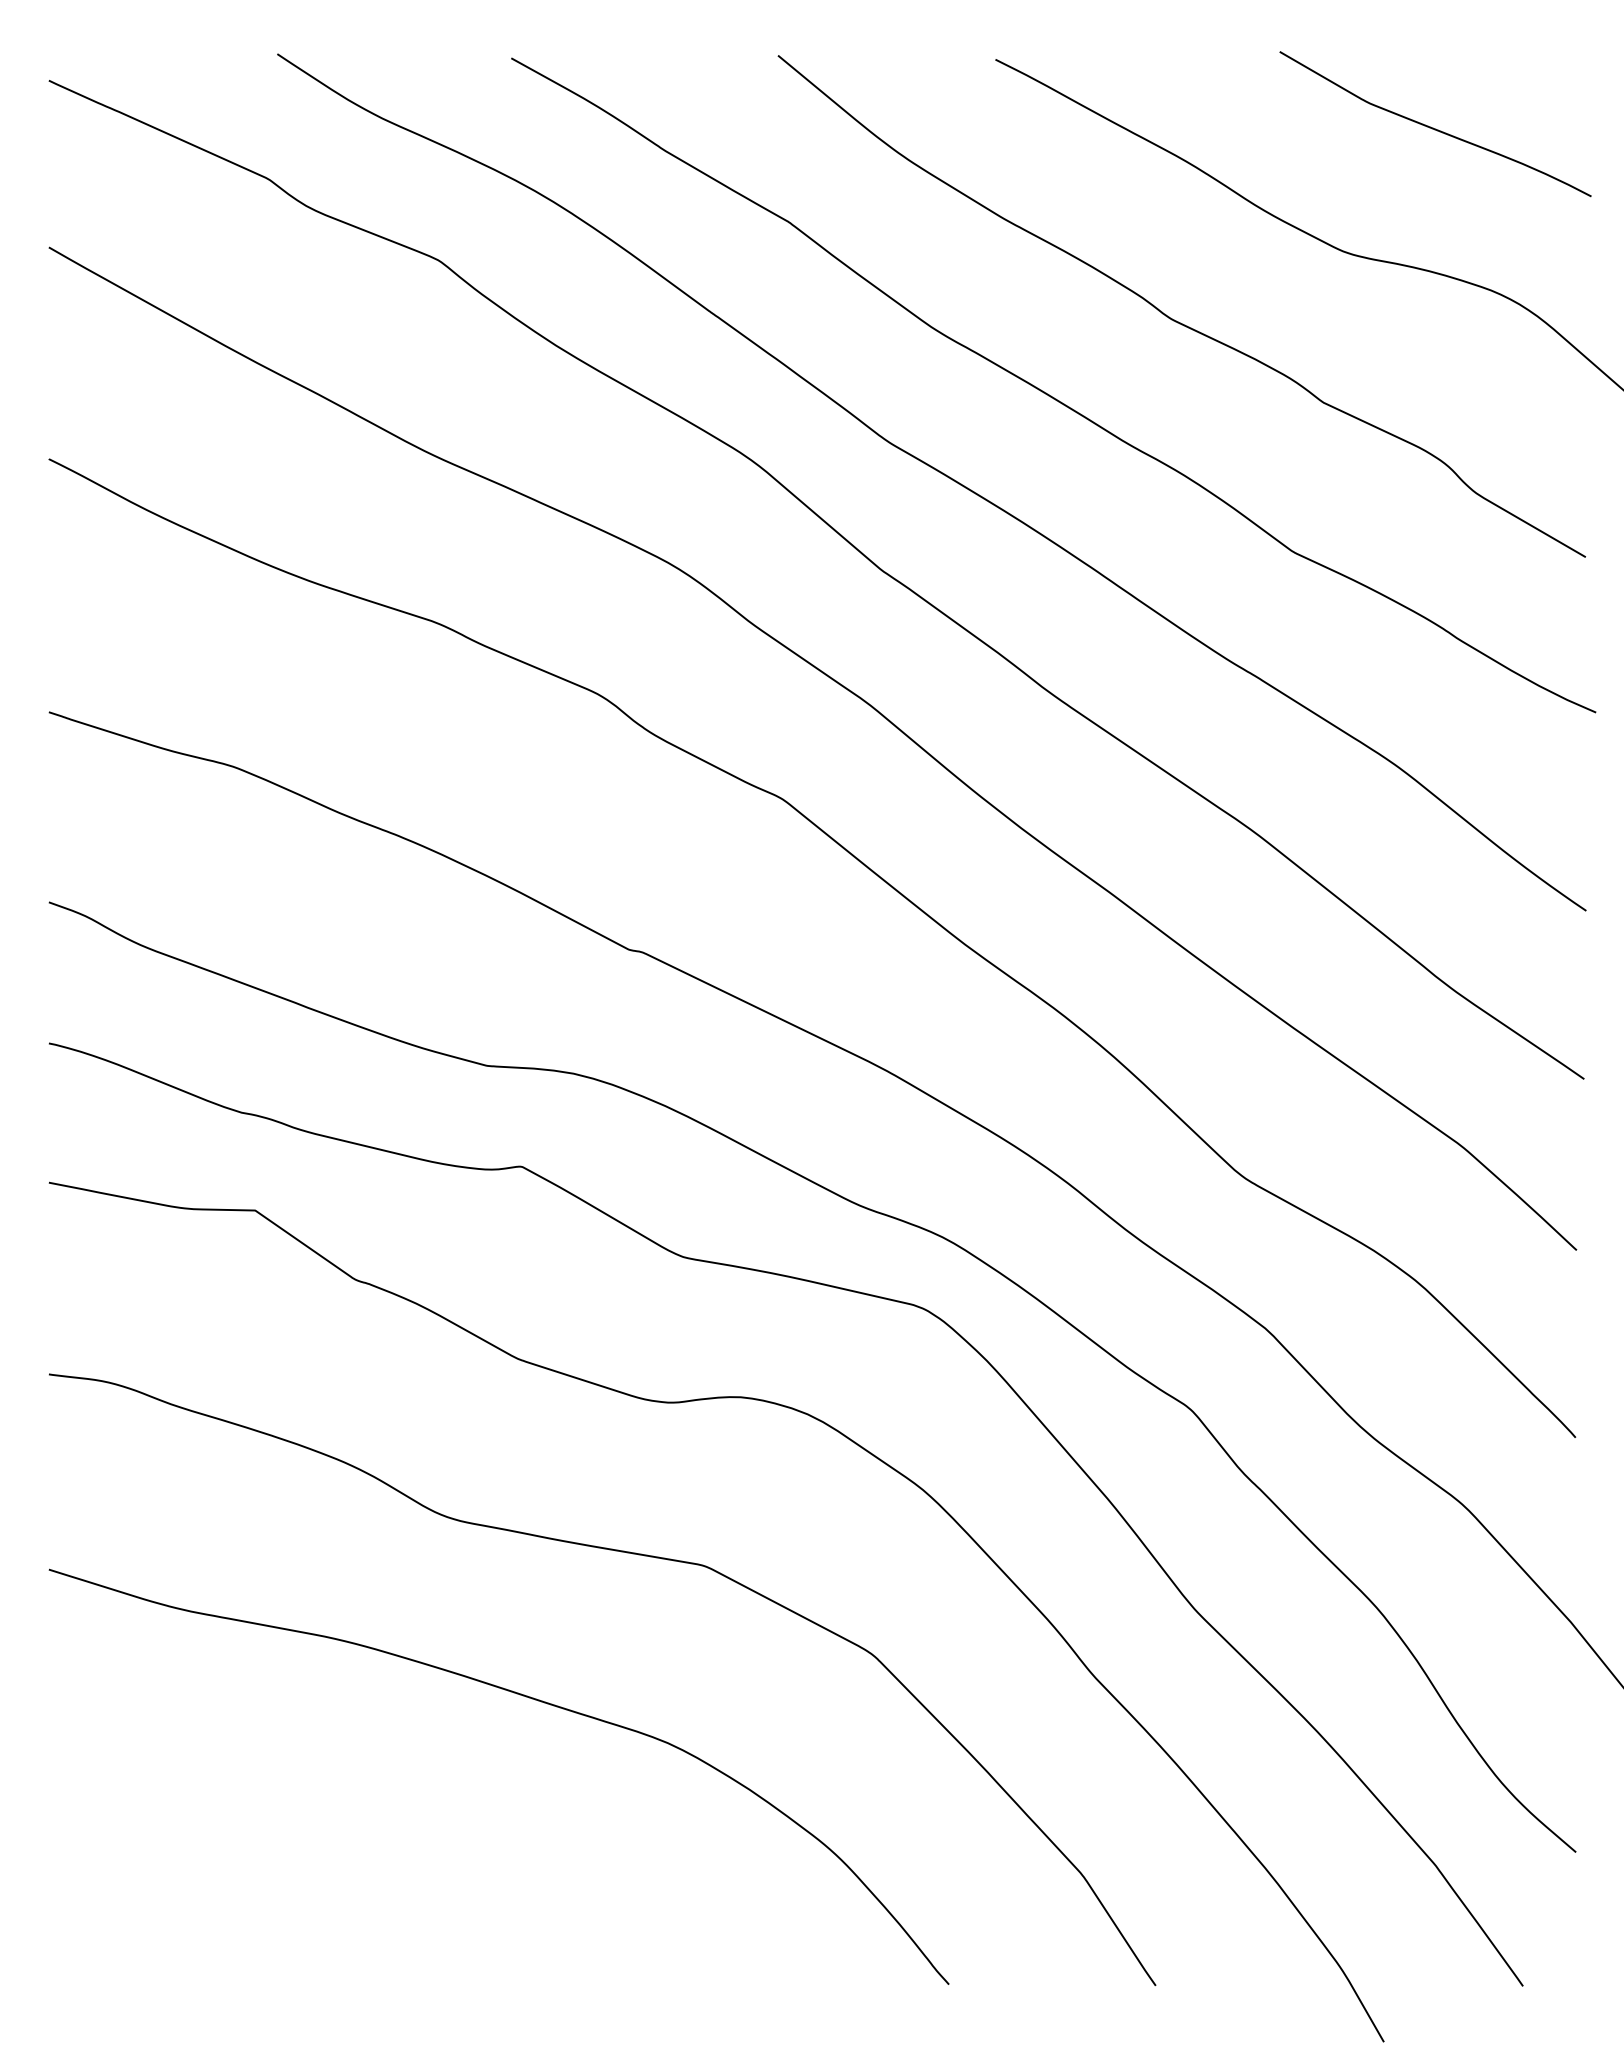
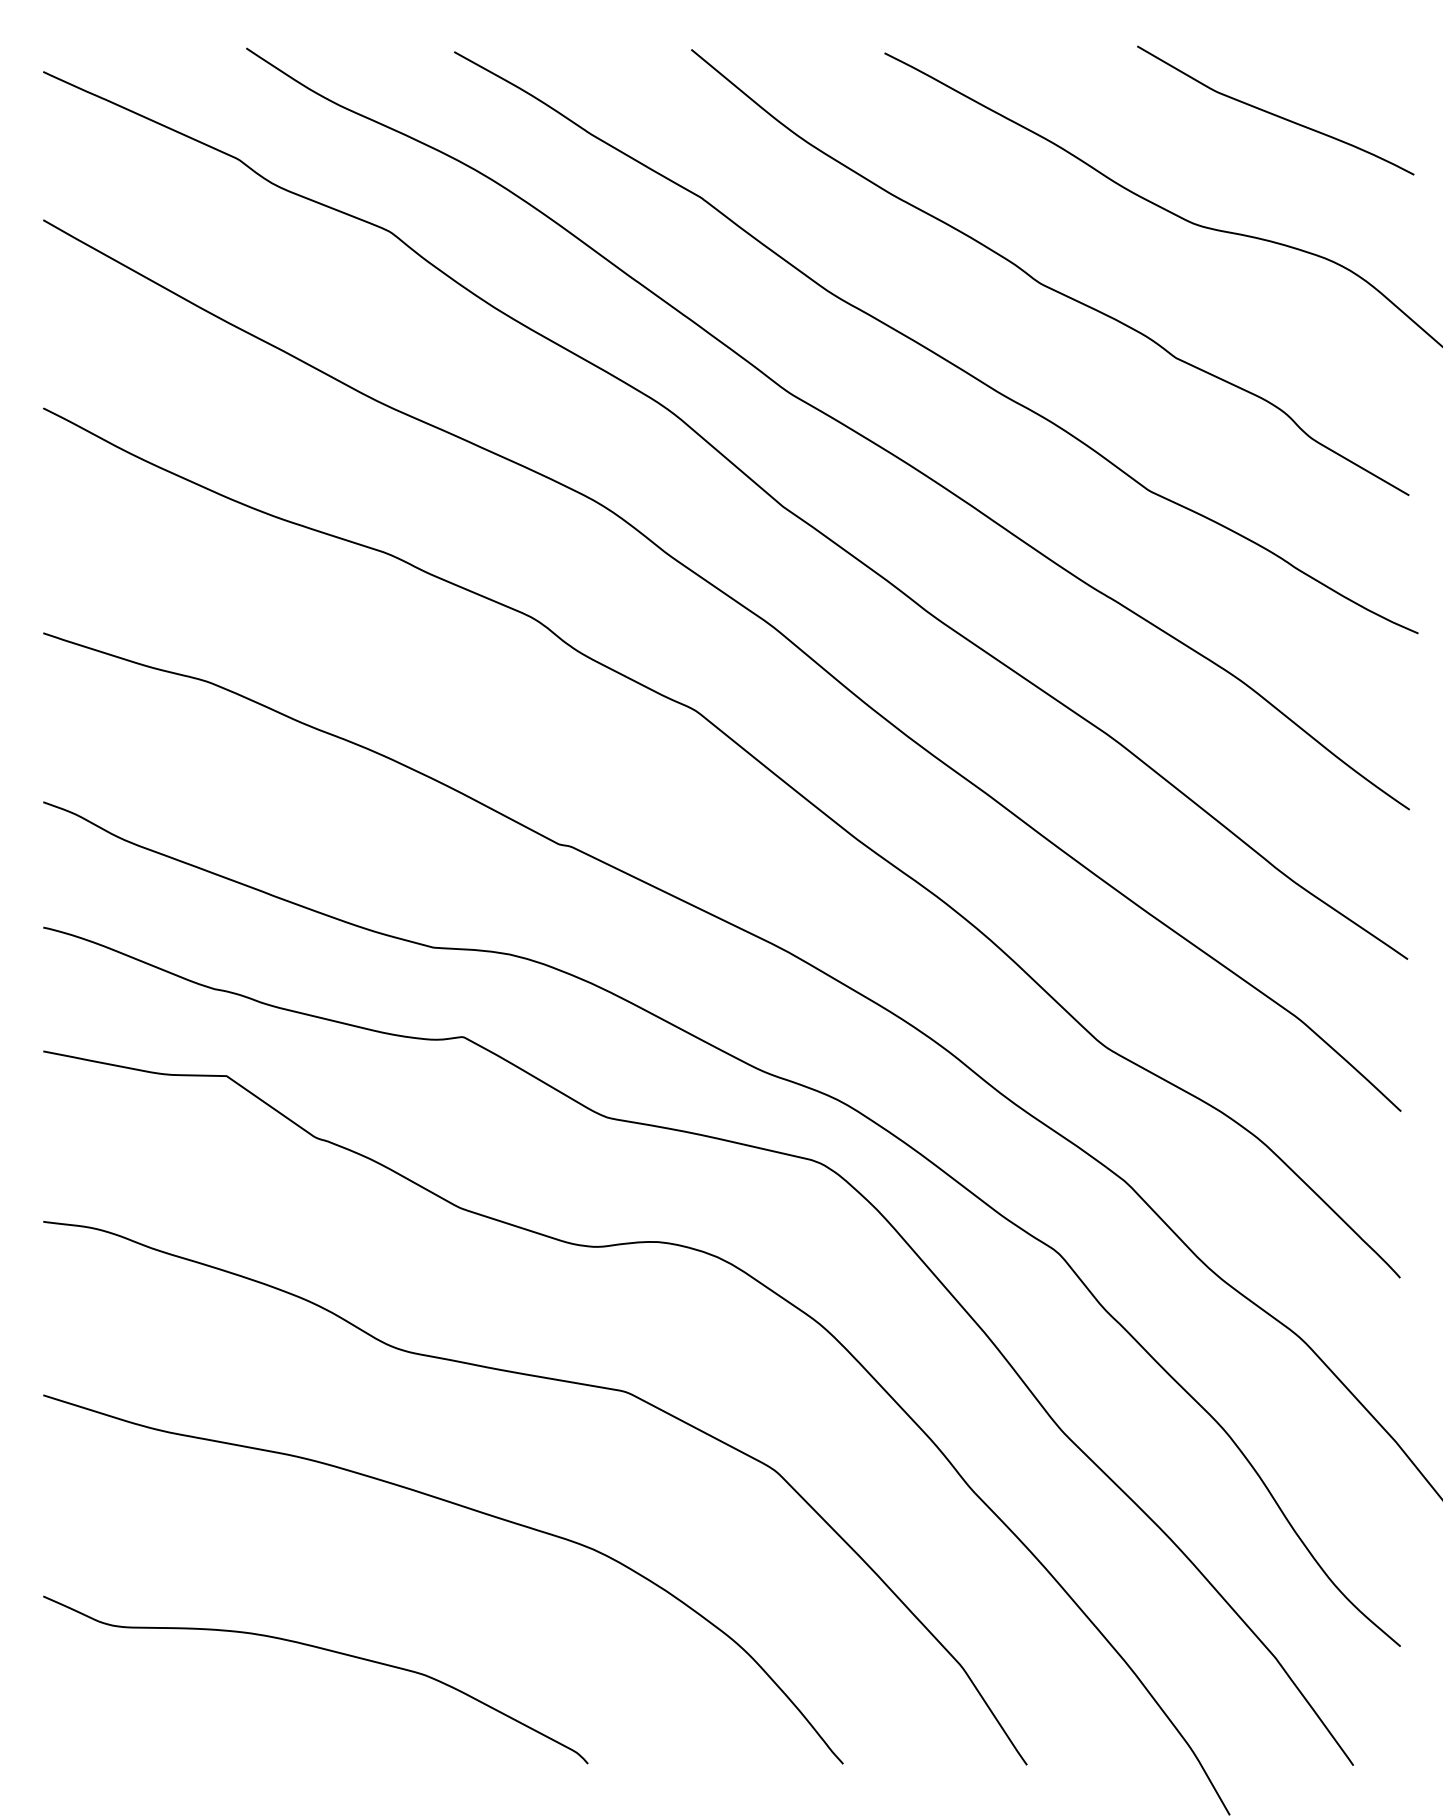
curve: (365, 1856) -> (324, 1650), added

